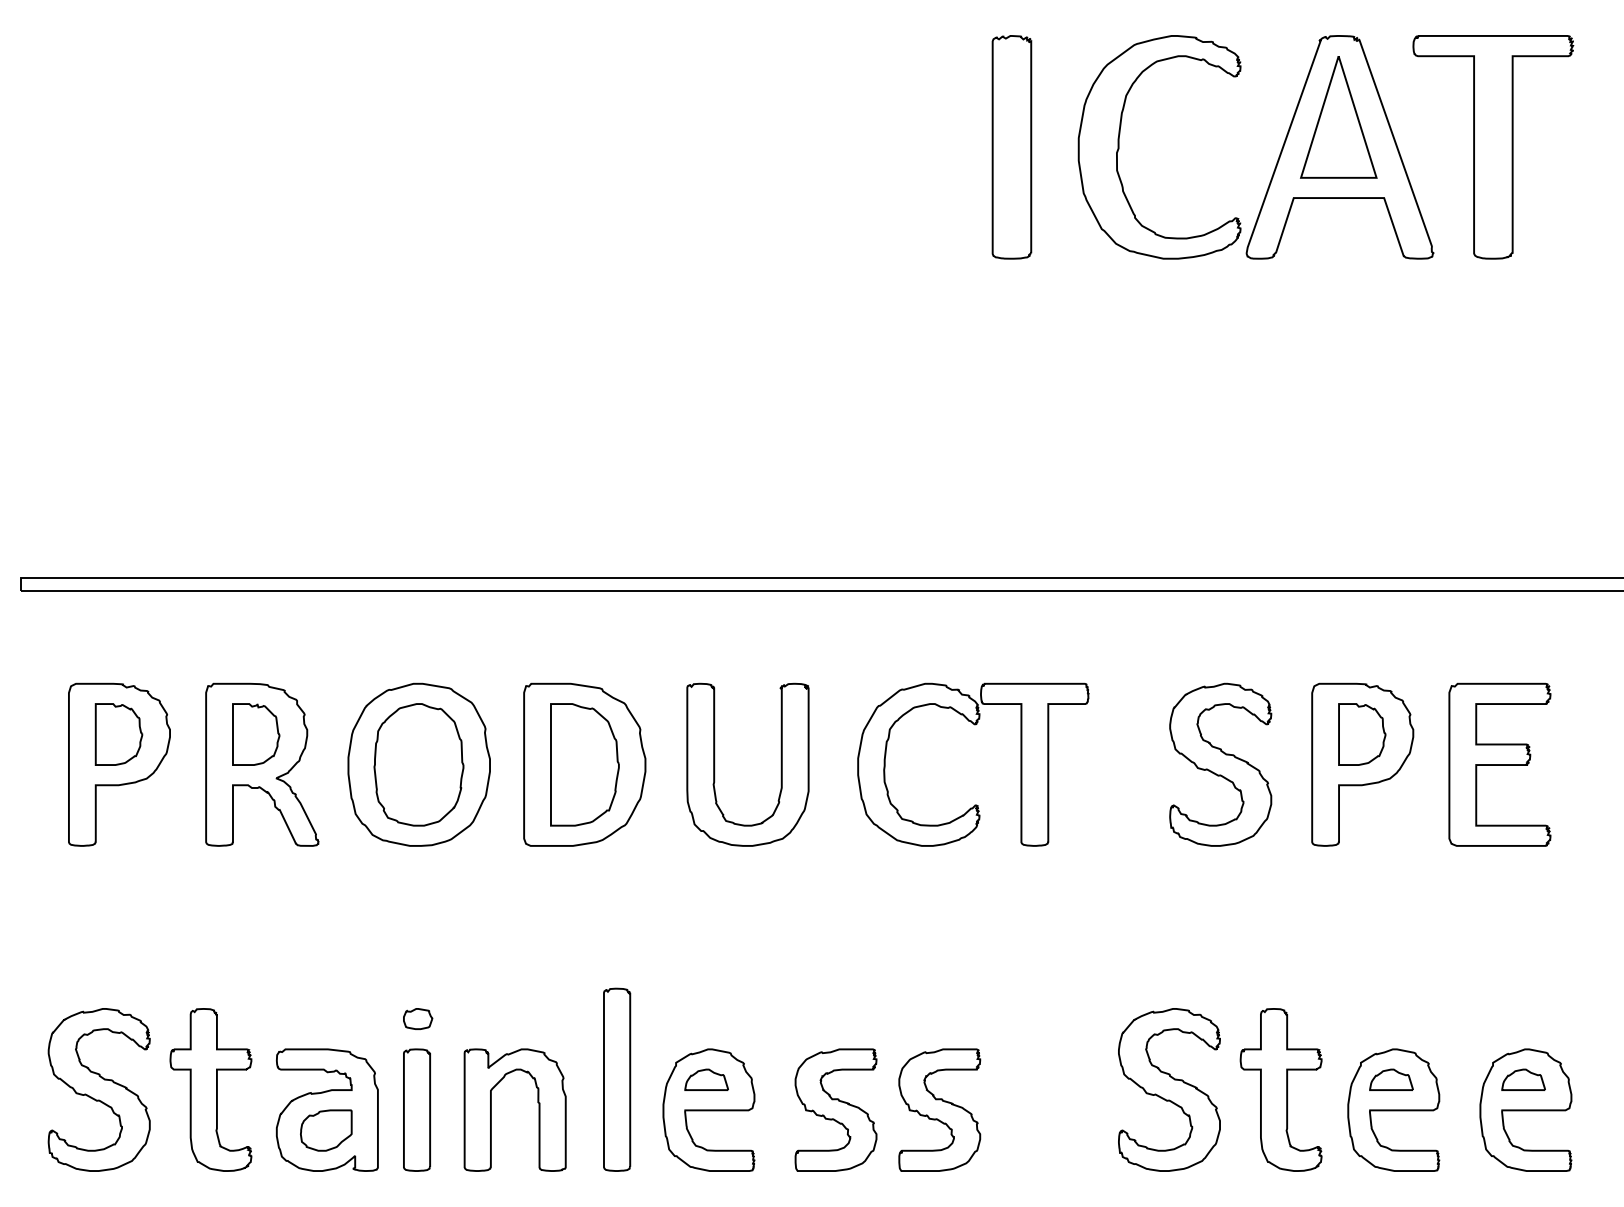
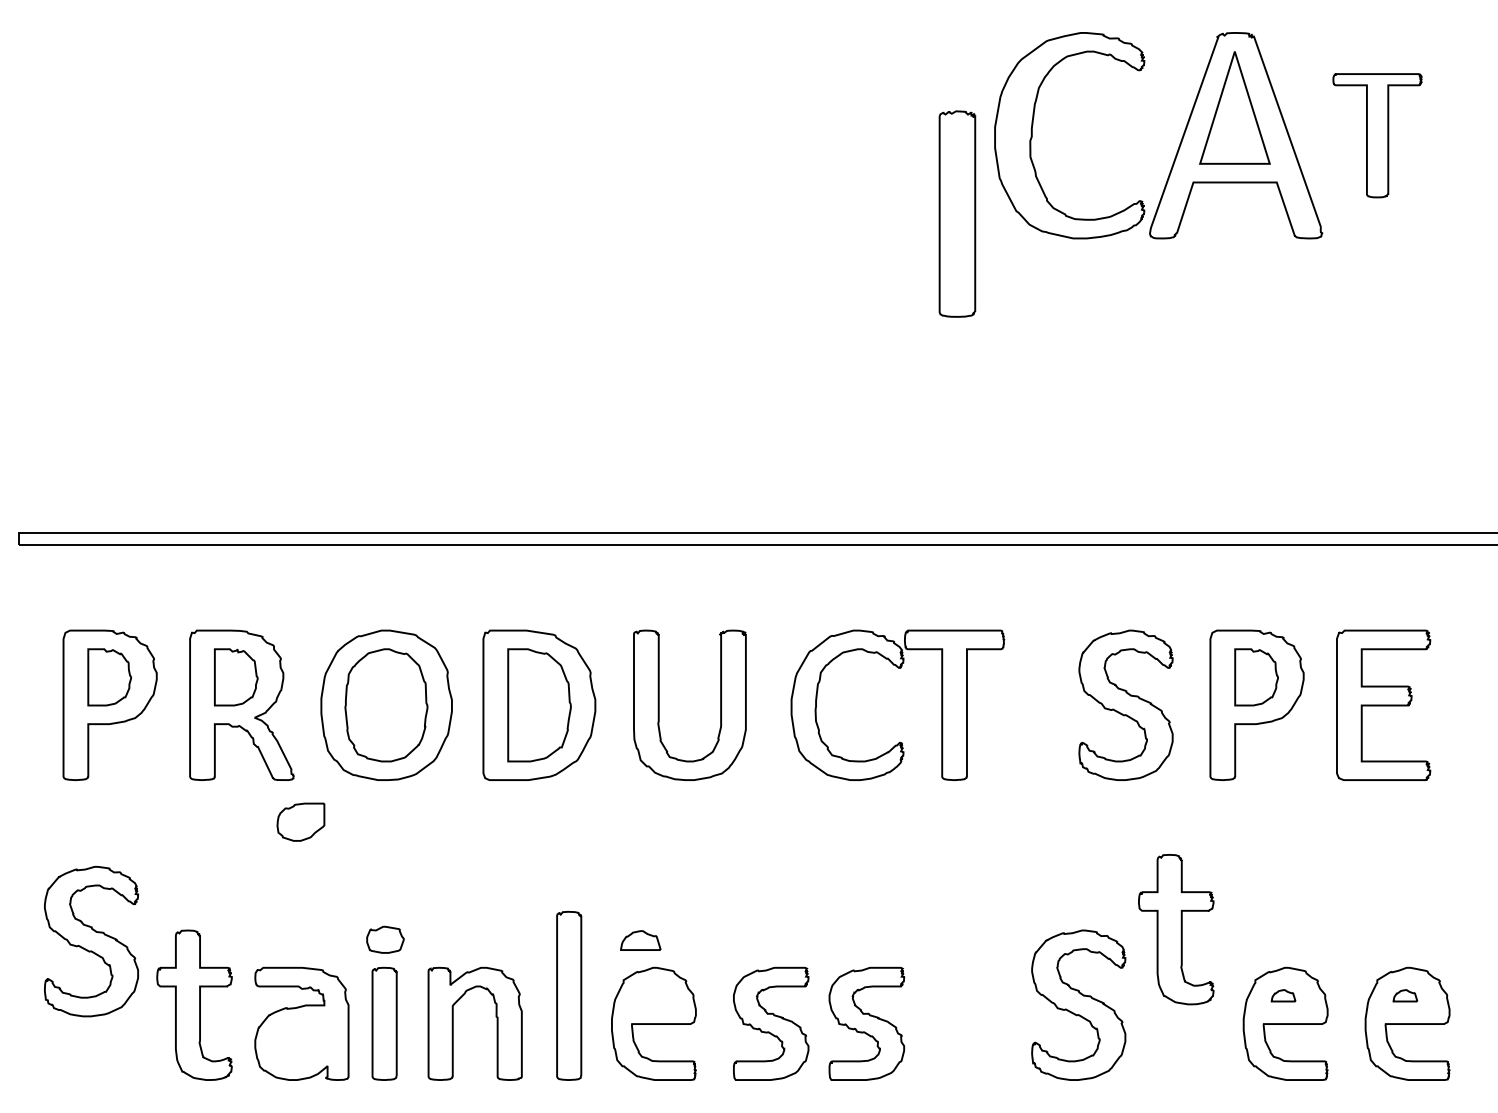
part: (1011, 147) -> (957, 214), moved
part: (1493, 147) -> (1377, 135), size x0.6
part: (418, 1018) -> (385, 939), size x1.4
part: (706, 1079) -> (640, 940), moved
part: (1391, 1079) -> (1283, 995), size x0.6
part: (1523, 1079) -> (1405, 995), size x0.6
part: (98, 1089) -> (90, 941), moved
part: (1280, 1089) -> (1175, 929), moved
part: (326, 1130) -> (301, 822), moved

